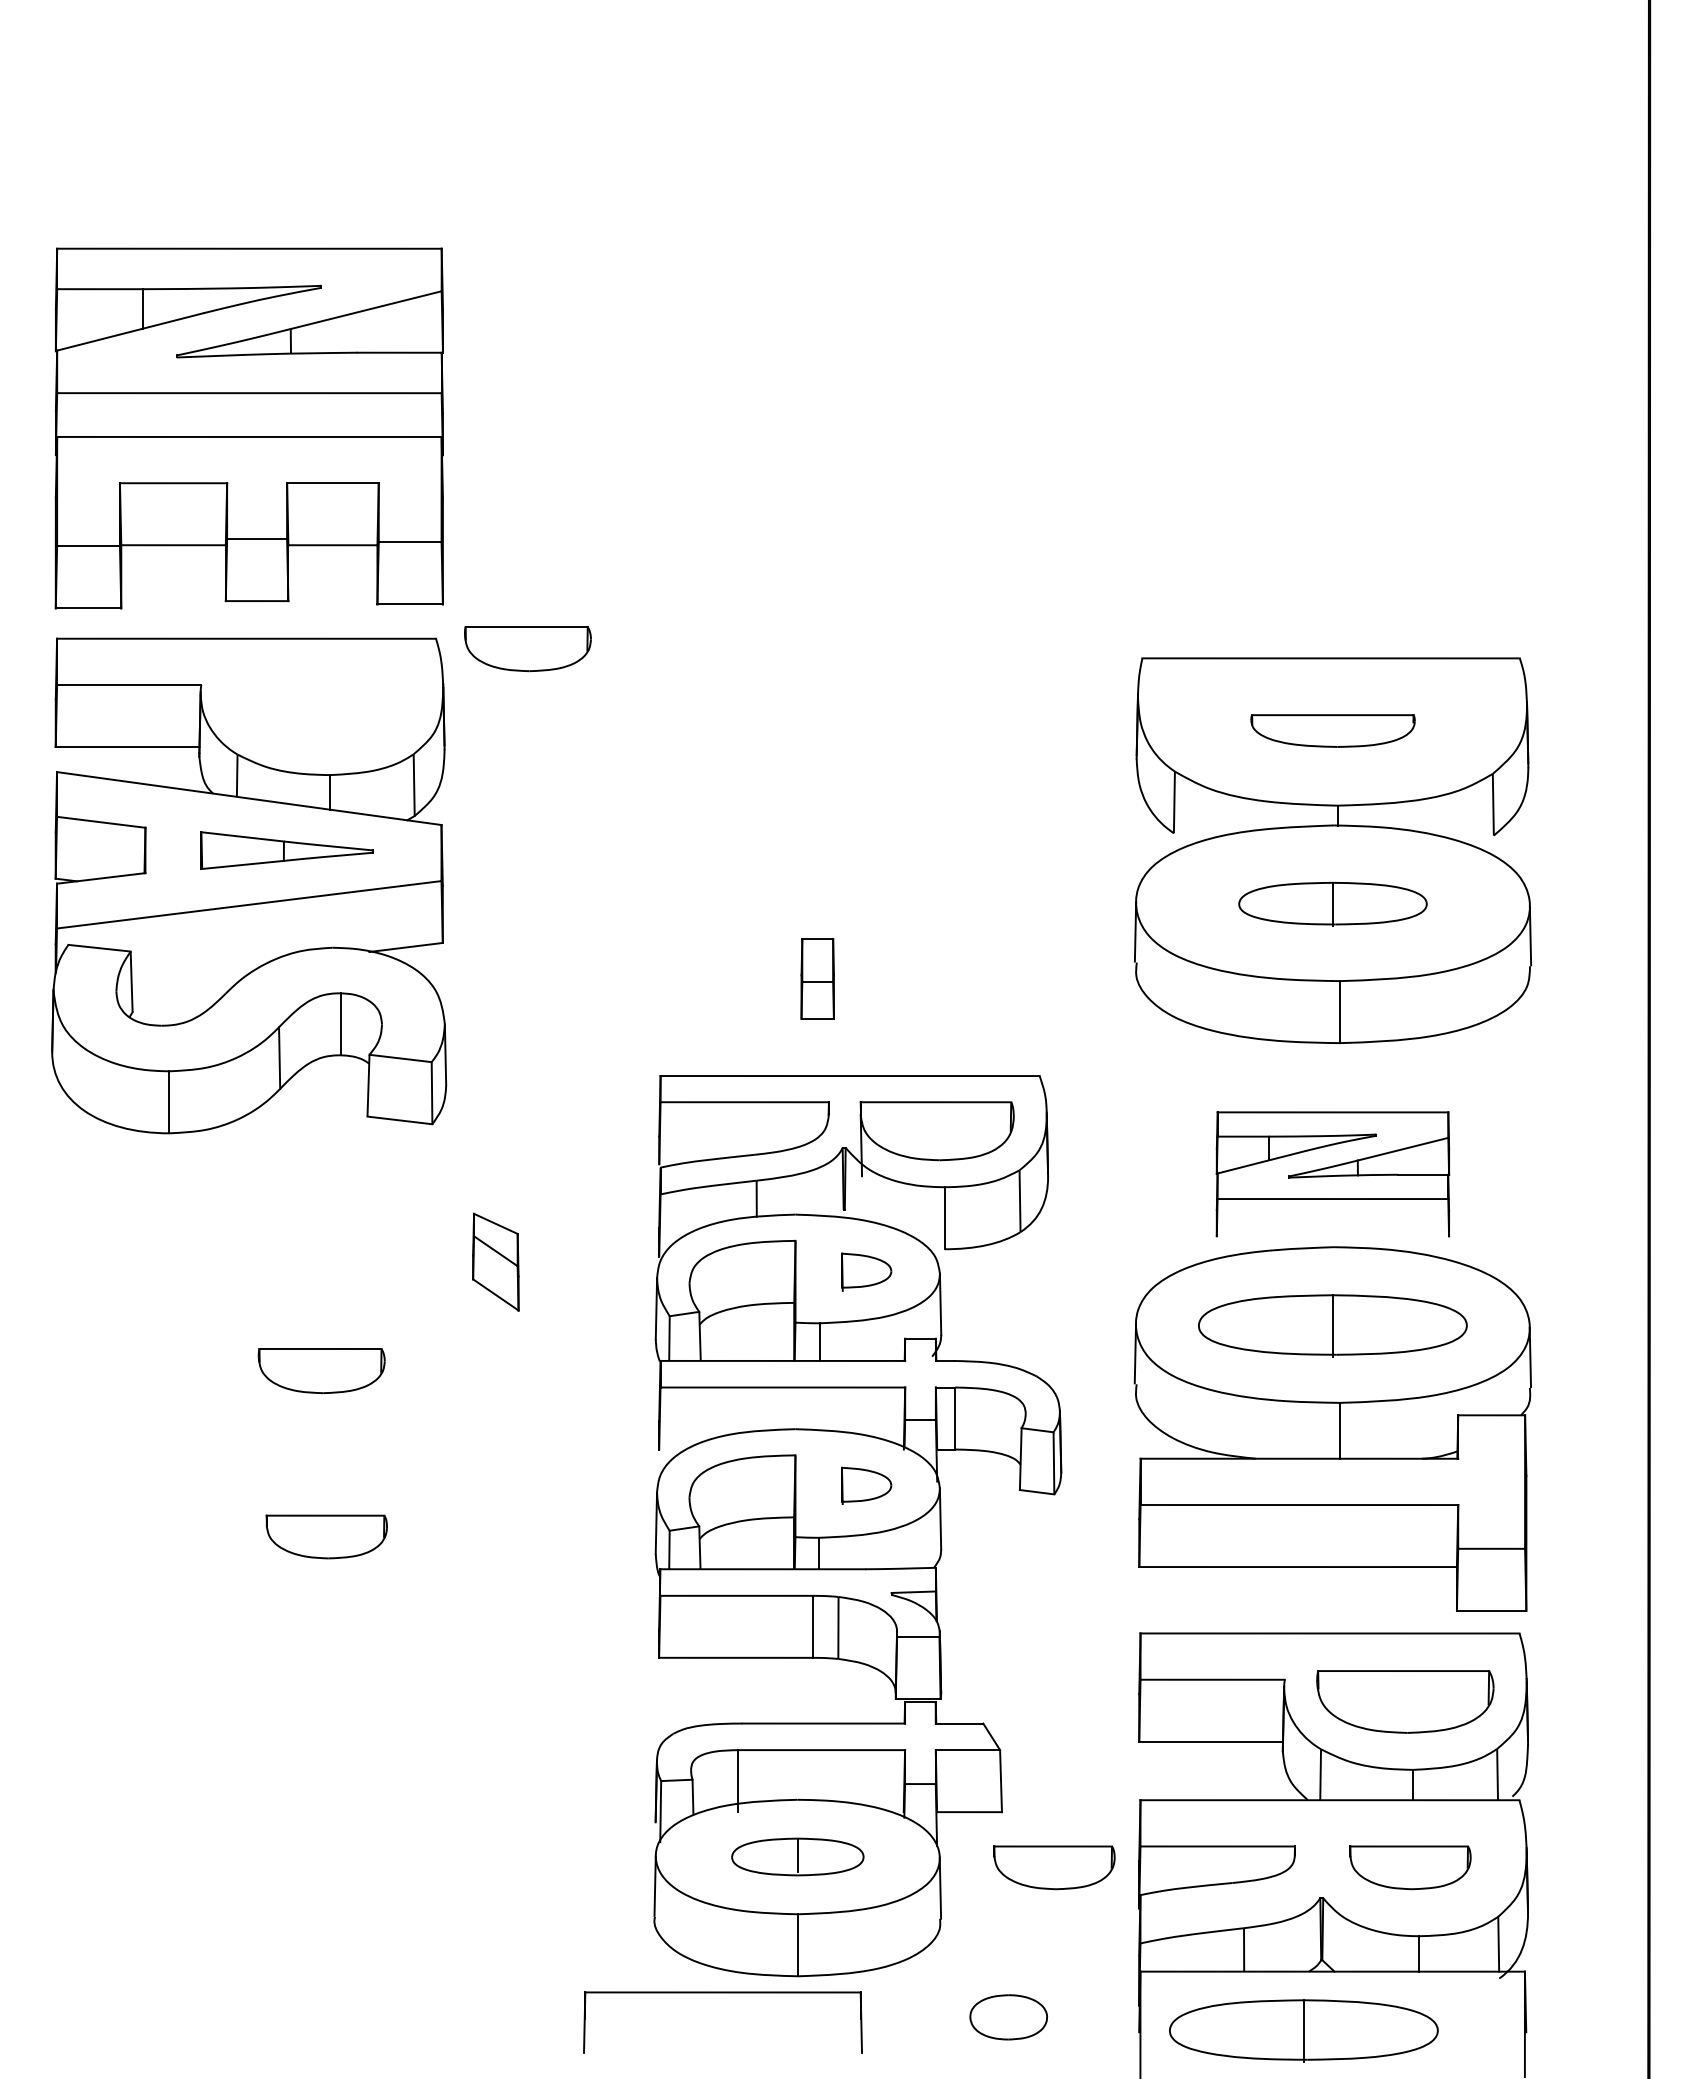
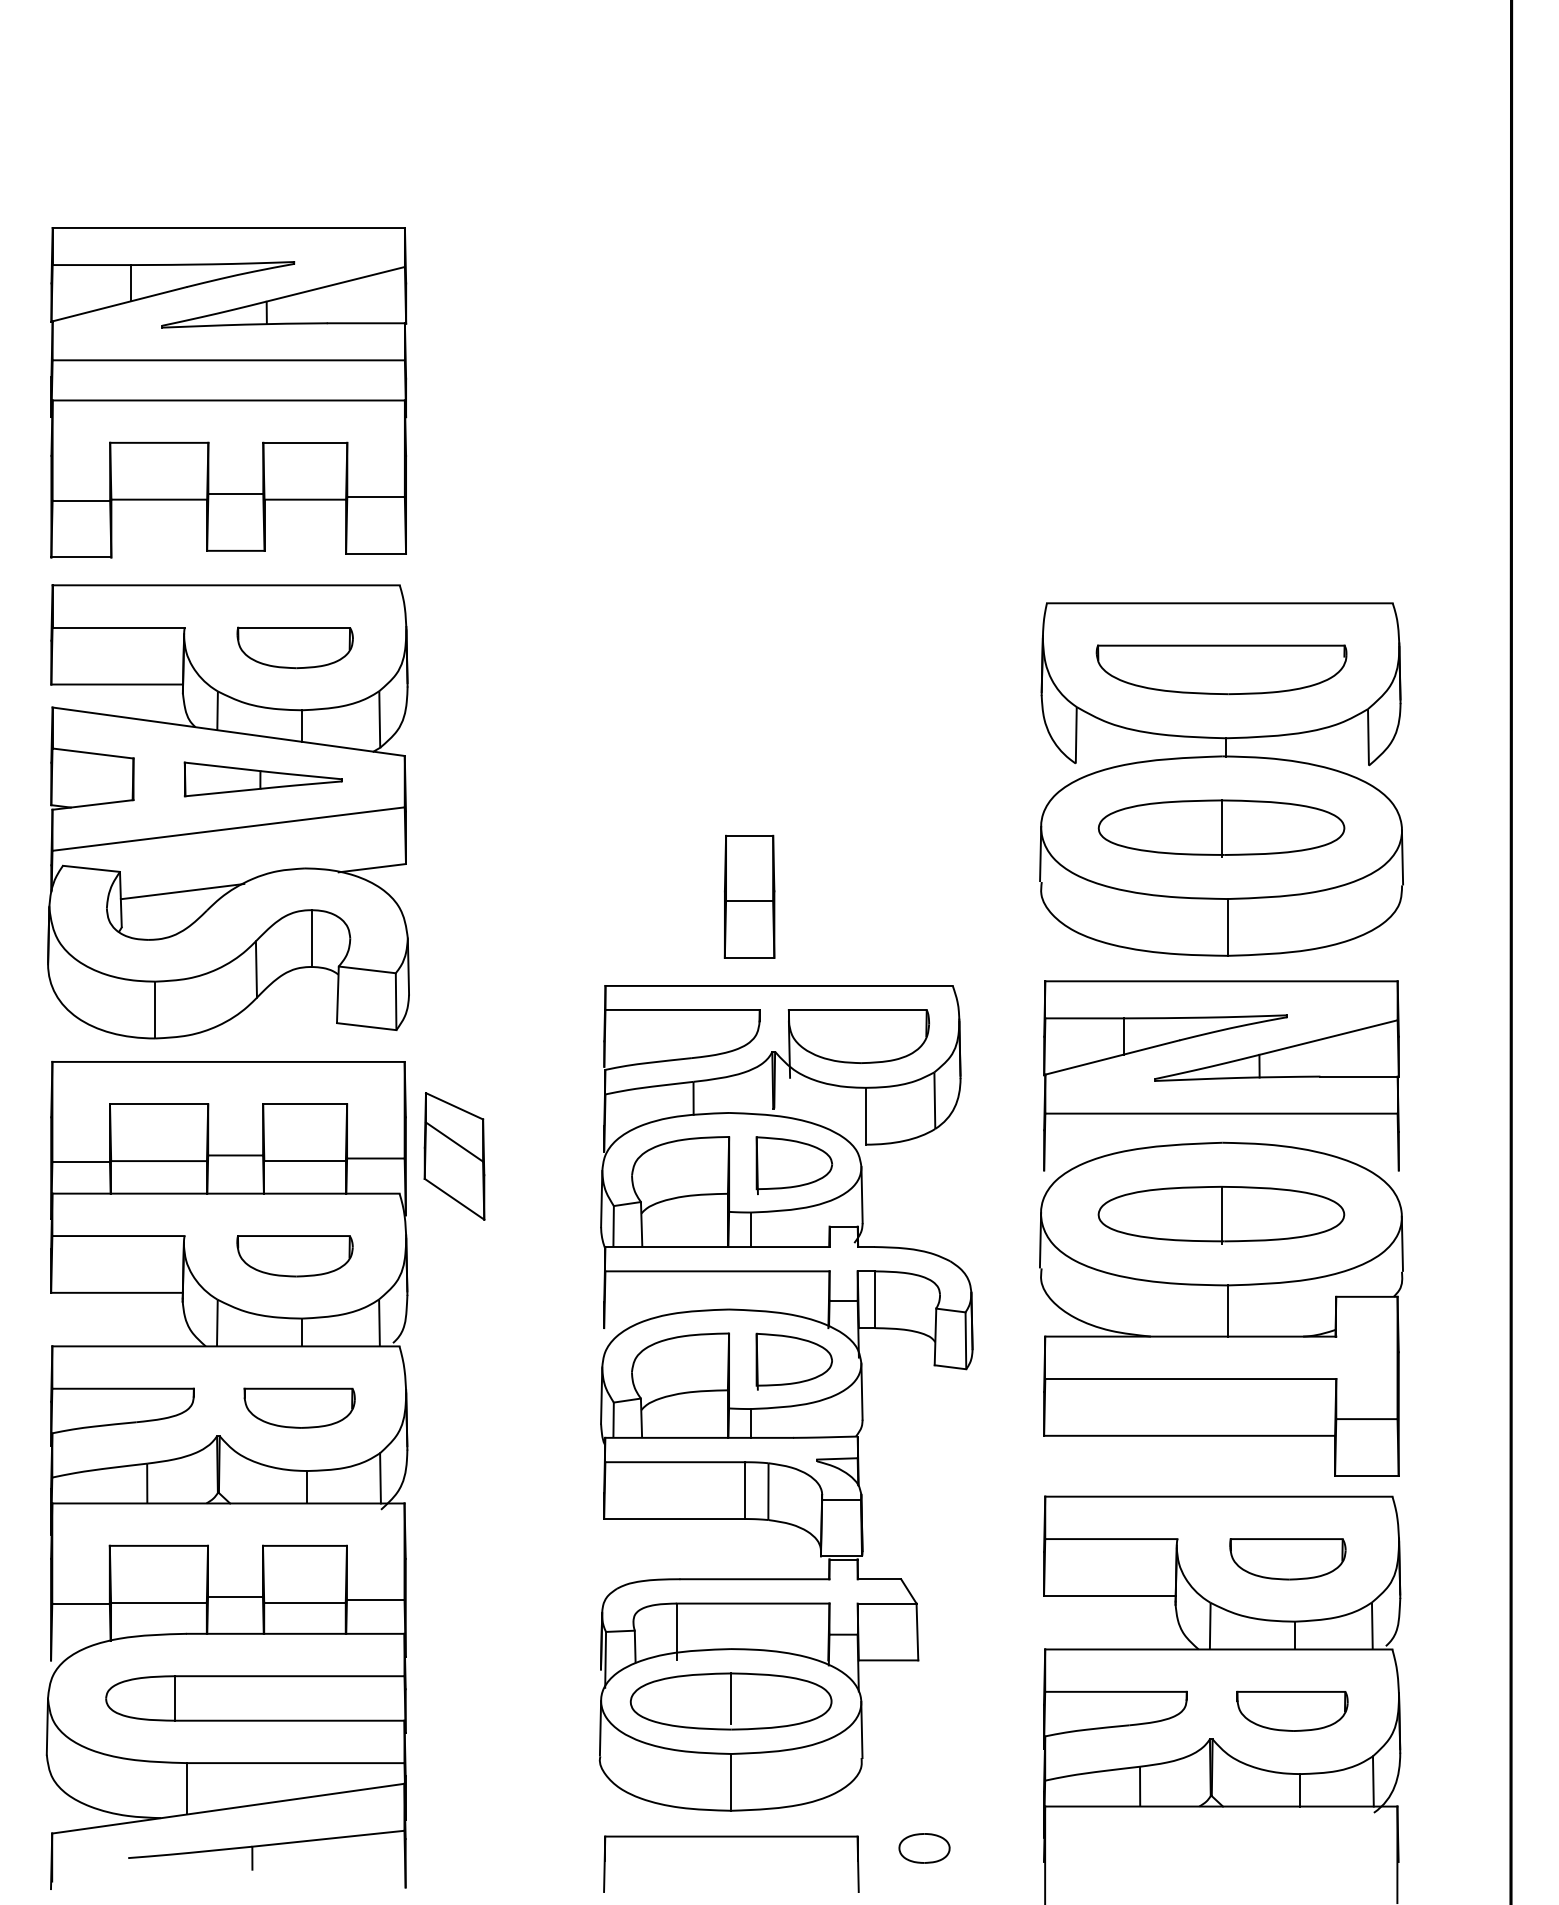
part: (527, 649) -> (294, 648), moved
part: (1332, 730) -> (1221, 669), size x1.67
part: (1332, 904) -> (1221, 828), size x1.43
line: (198, 972) -> (182, 891), added
part: (817, 978) -> (749, 896), size x1.67
part: (1332, 1174) -> (1221, 1076), size x1.67
part: (495, 1262) -> (454, 1156), size x1.43
part: (866, 1272) -> (794, 1165), size x1.67
part: (866, 1485) -> (794, 1361), size x1.67
part: (247, 1610) -> (227, 1475), added
part: (1405, 1701) -> (1287, 1559), size x0.71
part: (797, 1856) -> (730, 1701), size x1.67
part: (1054, 1867) -> (966, 1711), removed
part: (722, 1993) -> (730, 1837), moved
part: (1008, 2017) -> (924, 1848), size x0.71
part: (1303, 2030) -> (1194, 1860), removed

